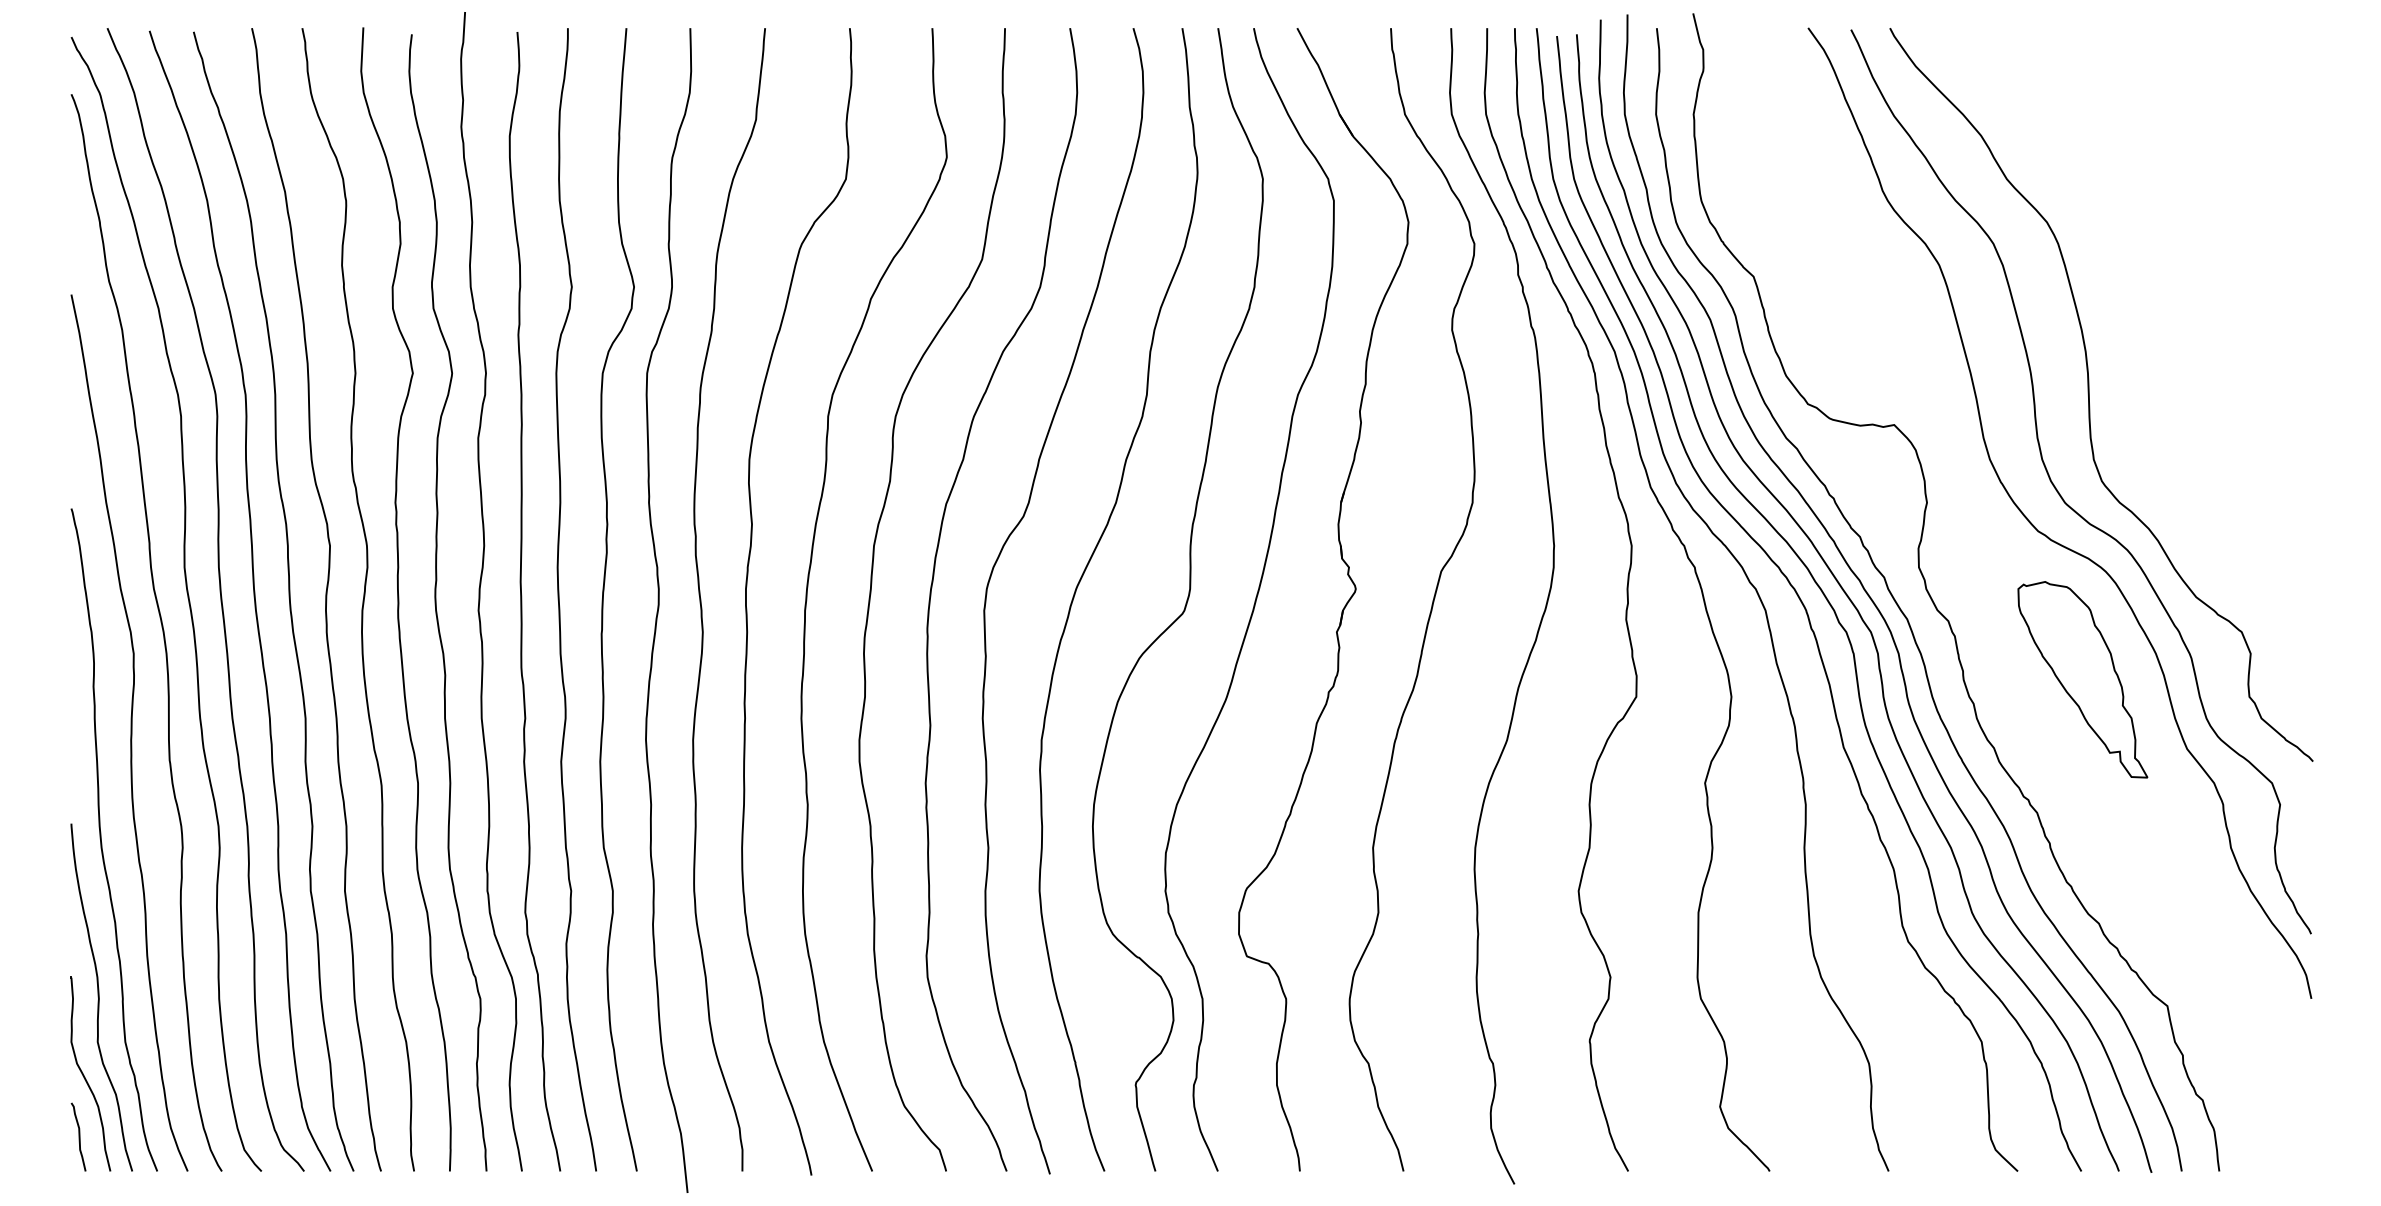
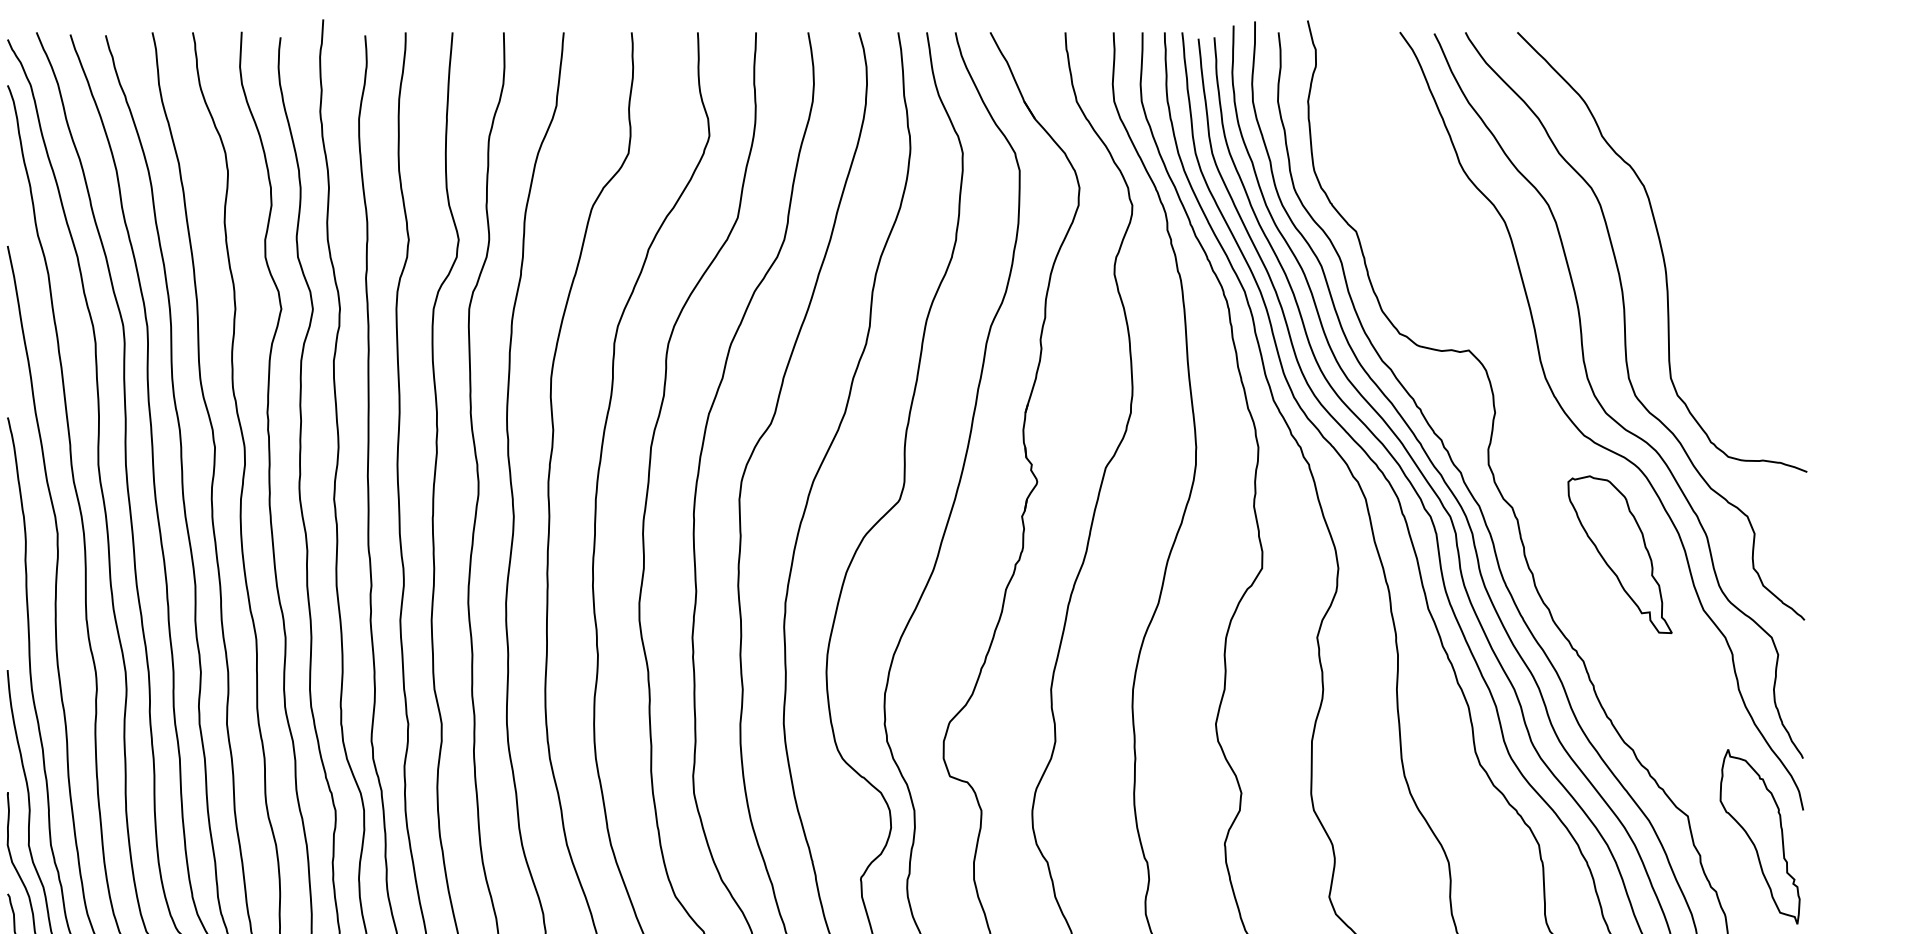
curve: (2135, 302) -> (1662, 252), added
part: (2257, 1031) -> (1760, 836), added

